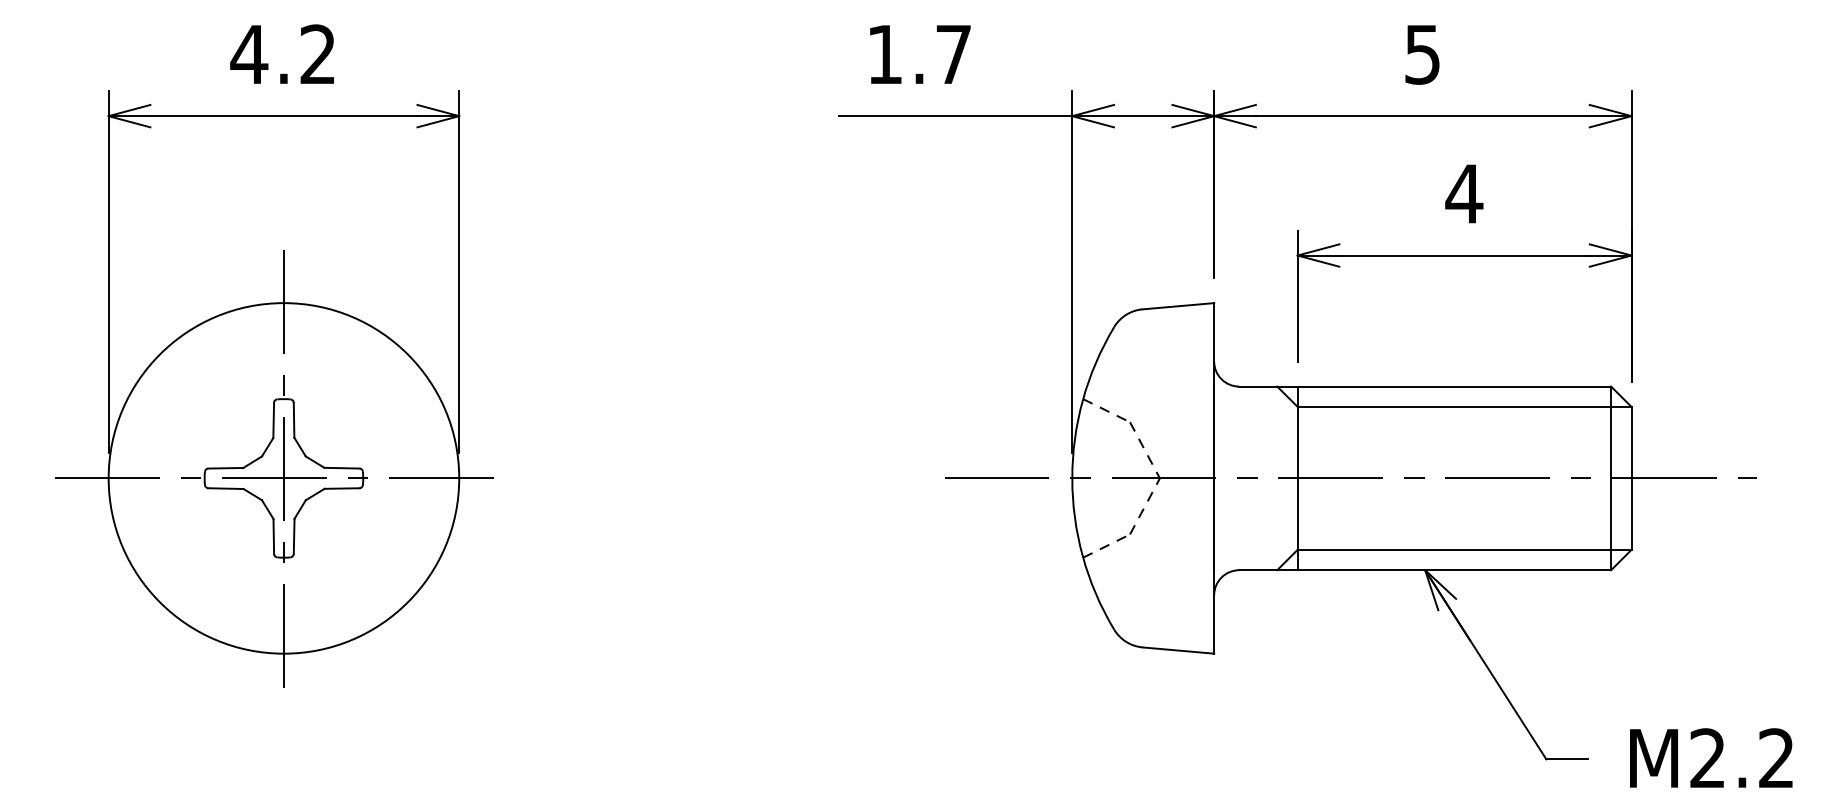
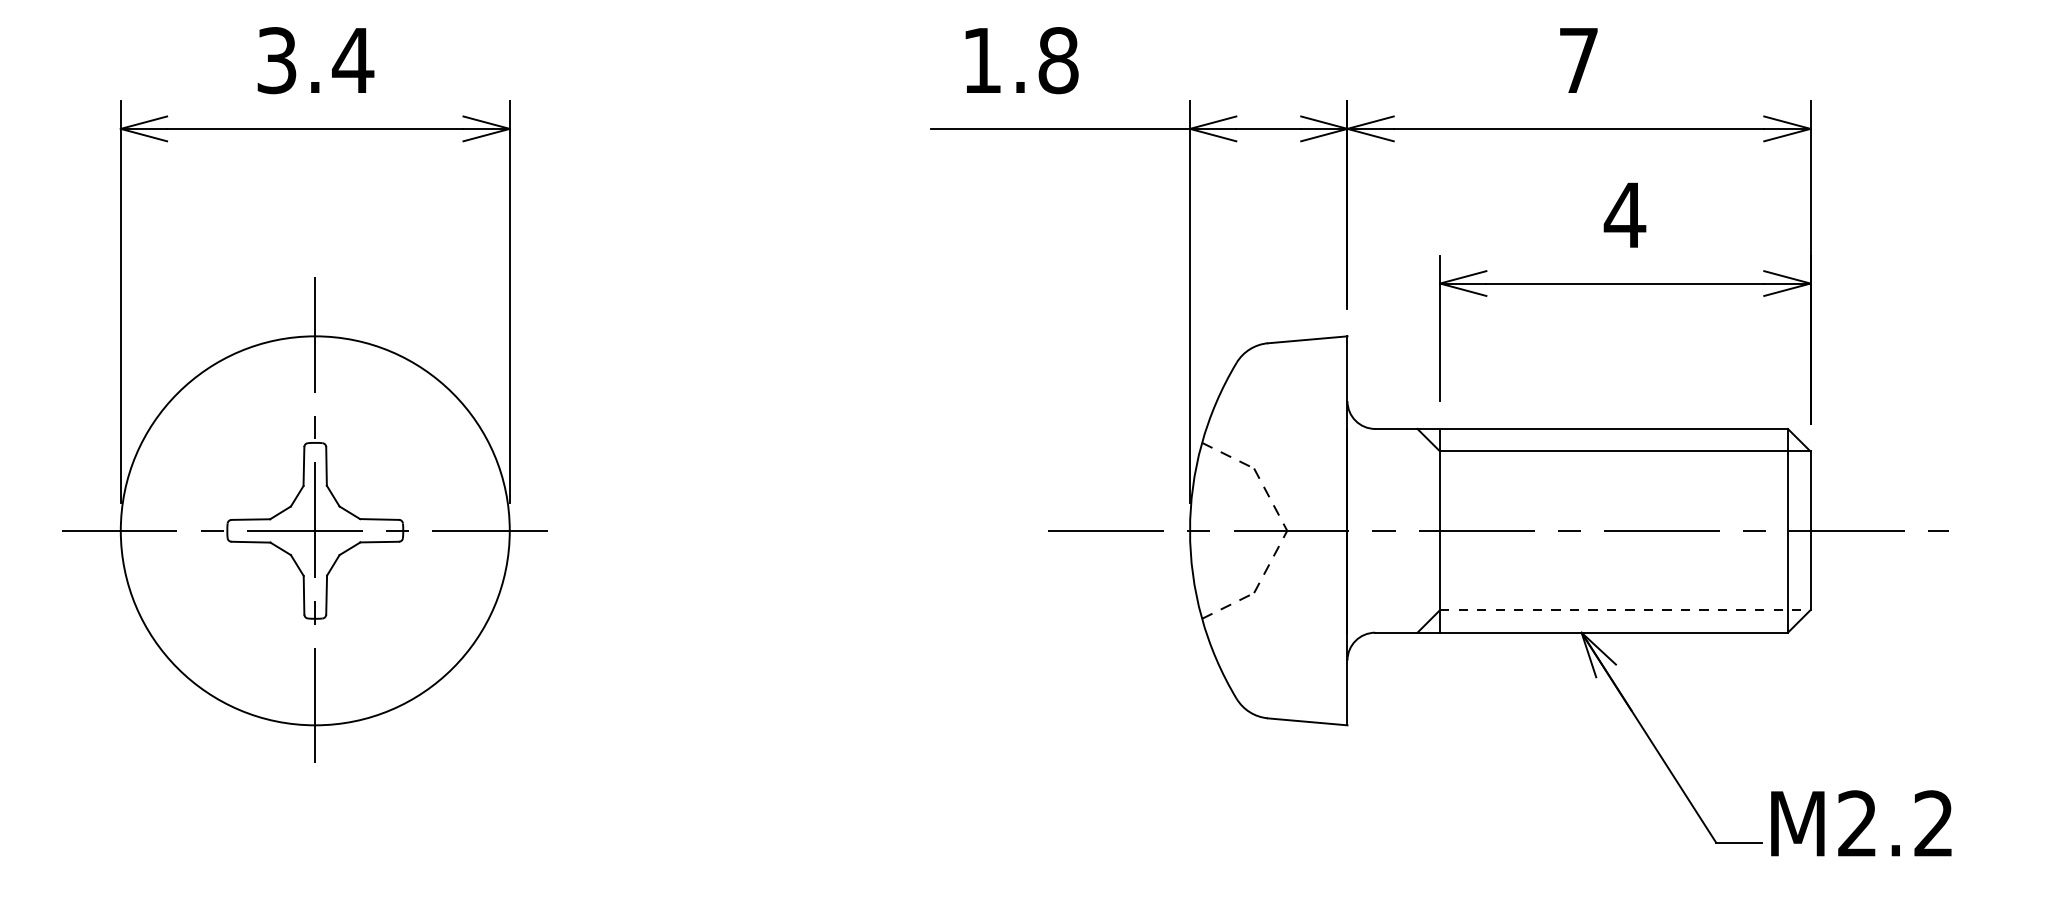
text: (283, 54) -> (314, 60), 4.2 -> 3.4
text: (953, 54) -> (1058, 60), 1.7 -> 1.8
text: (1422, 54) -> (1578, 60), 5 -> 7
line: (1464, 549) -> (1625, 609), solid -> dashed
text: (1711, 757) -> (1861, 822), moved

